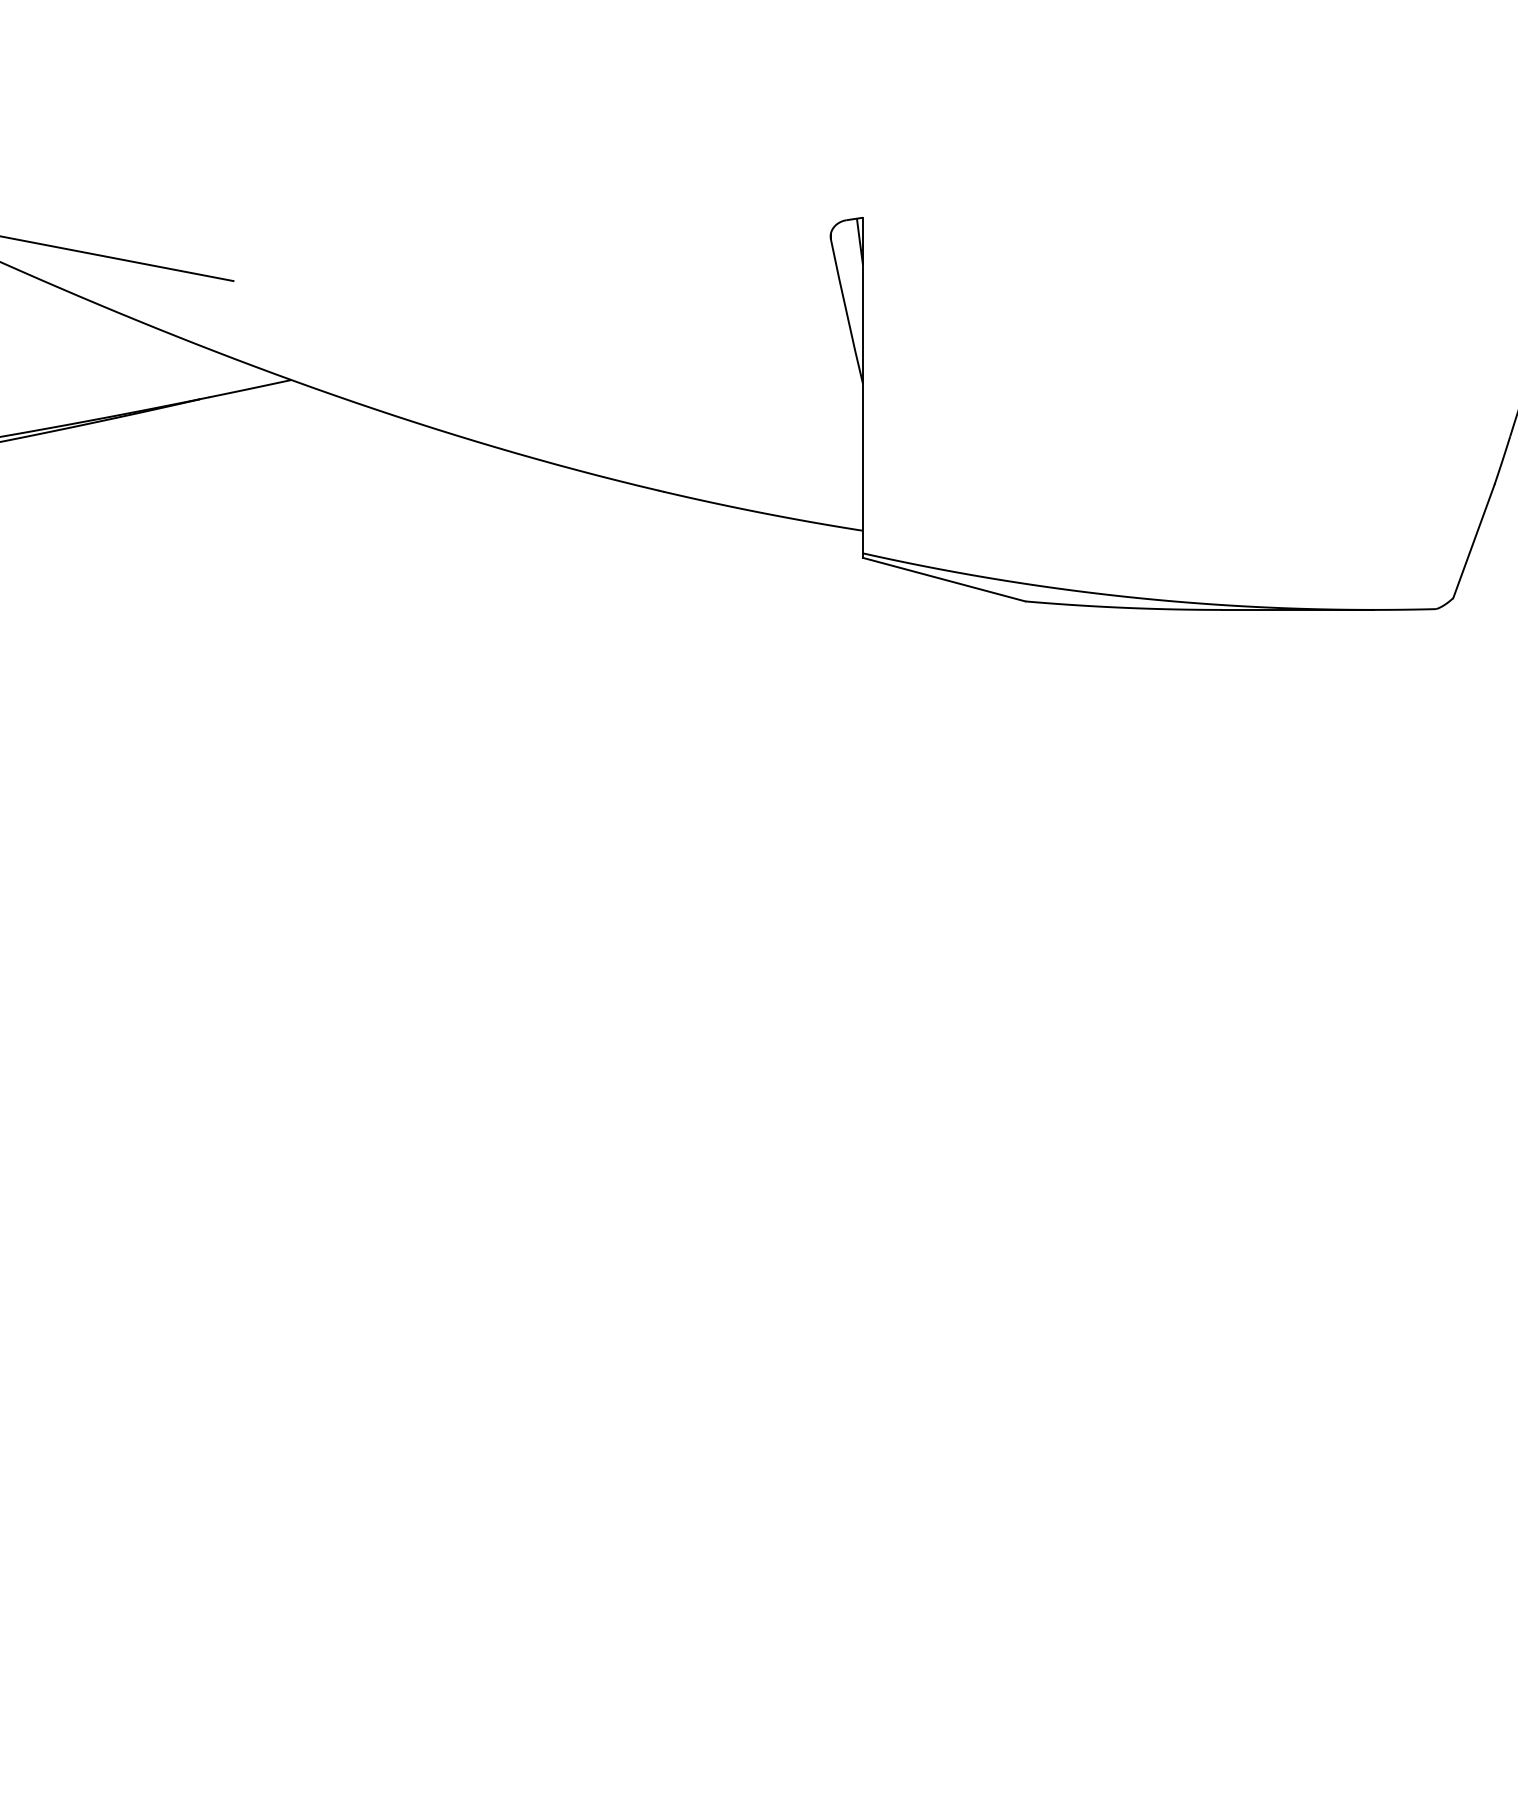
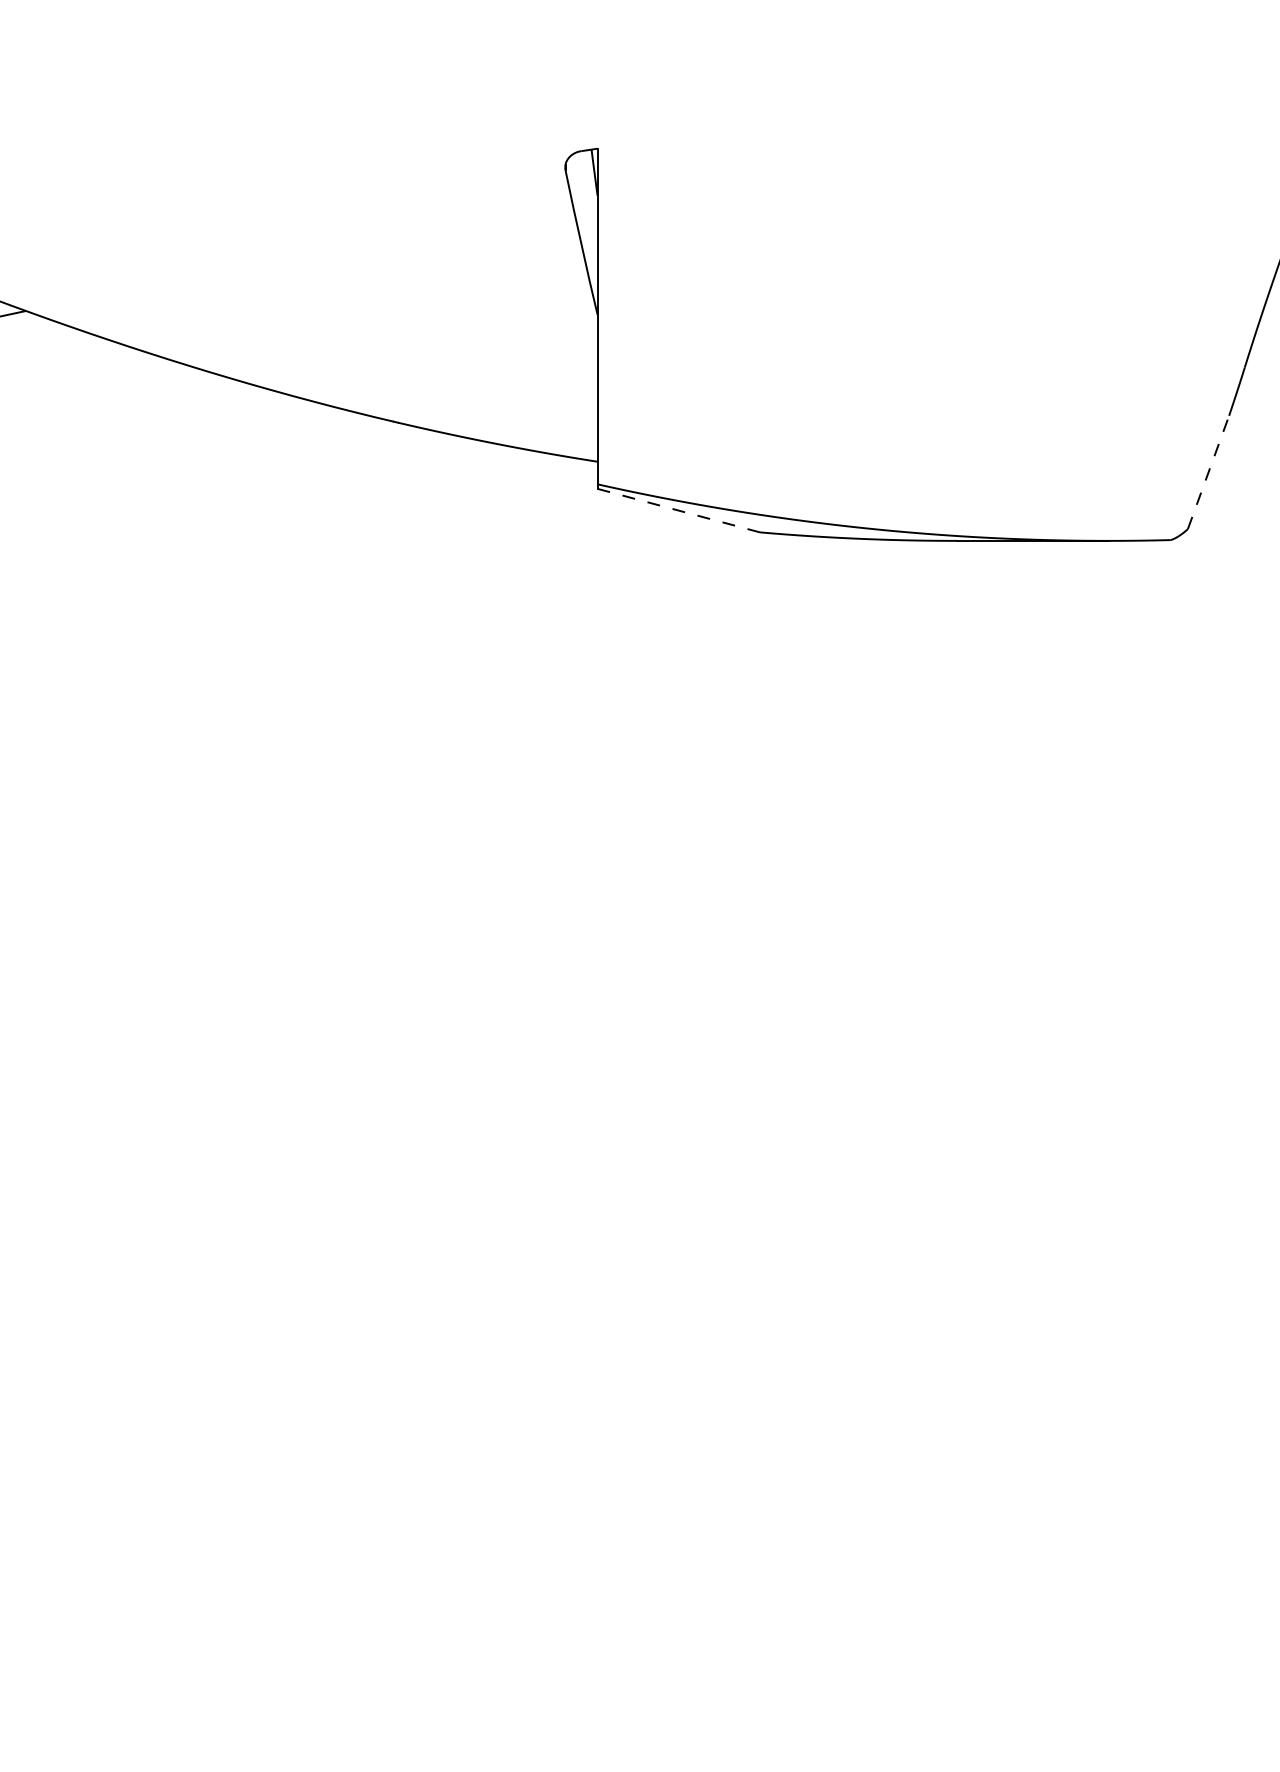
line: (1474, 541) -> (1209, 472), solid -> dashed
line: (943, 579) -> (678, 510), solid -> dashed

